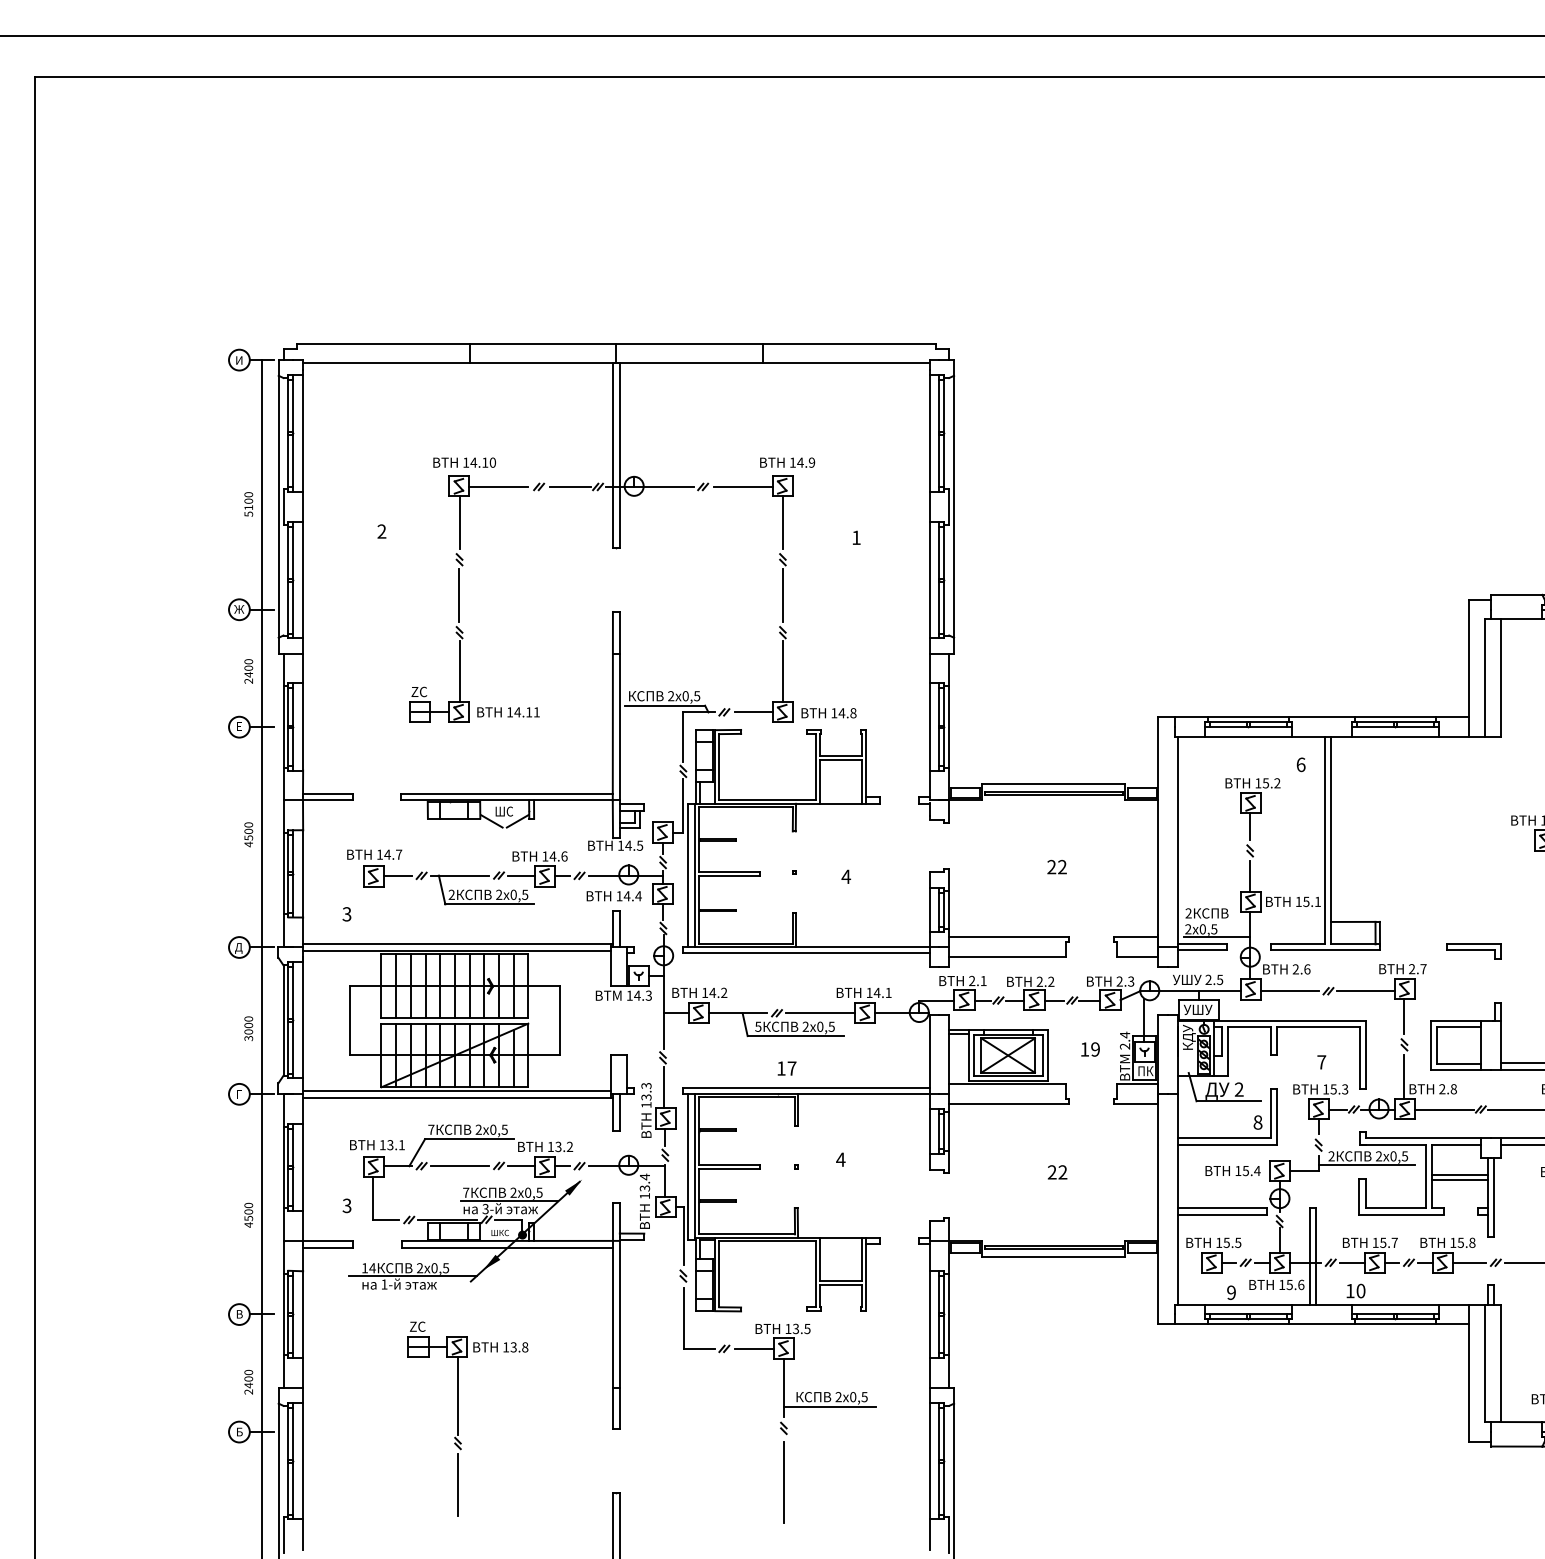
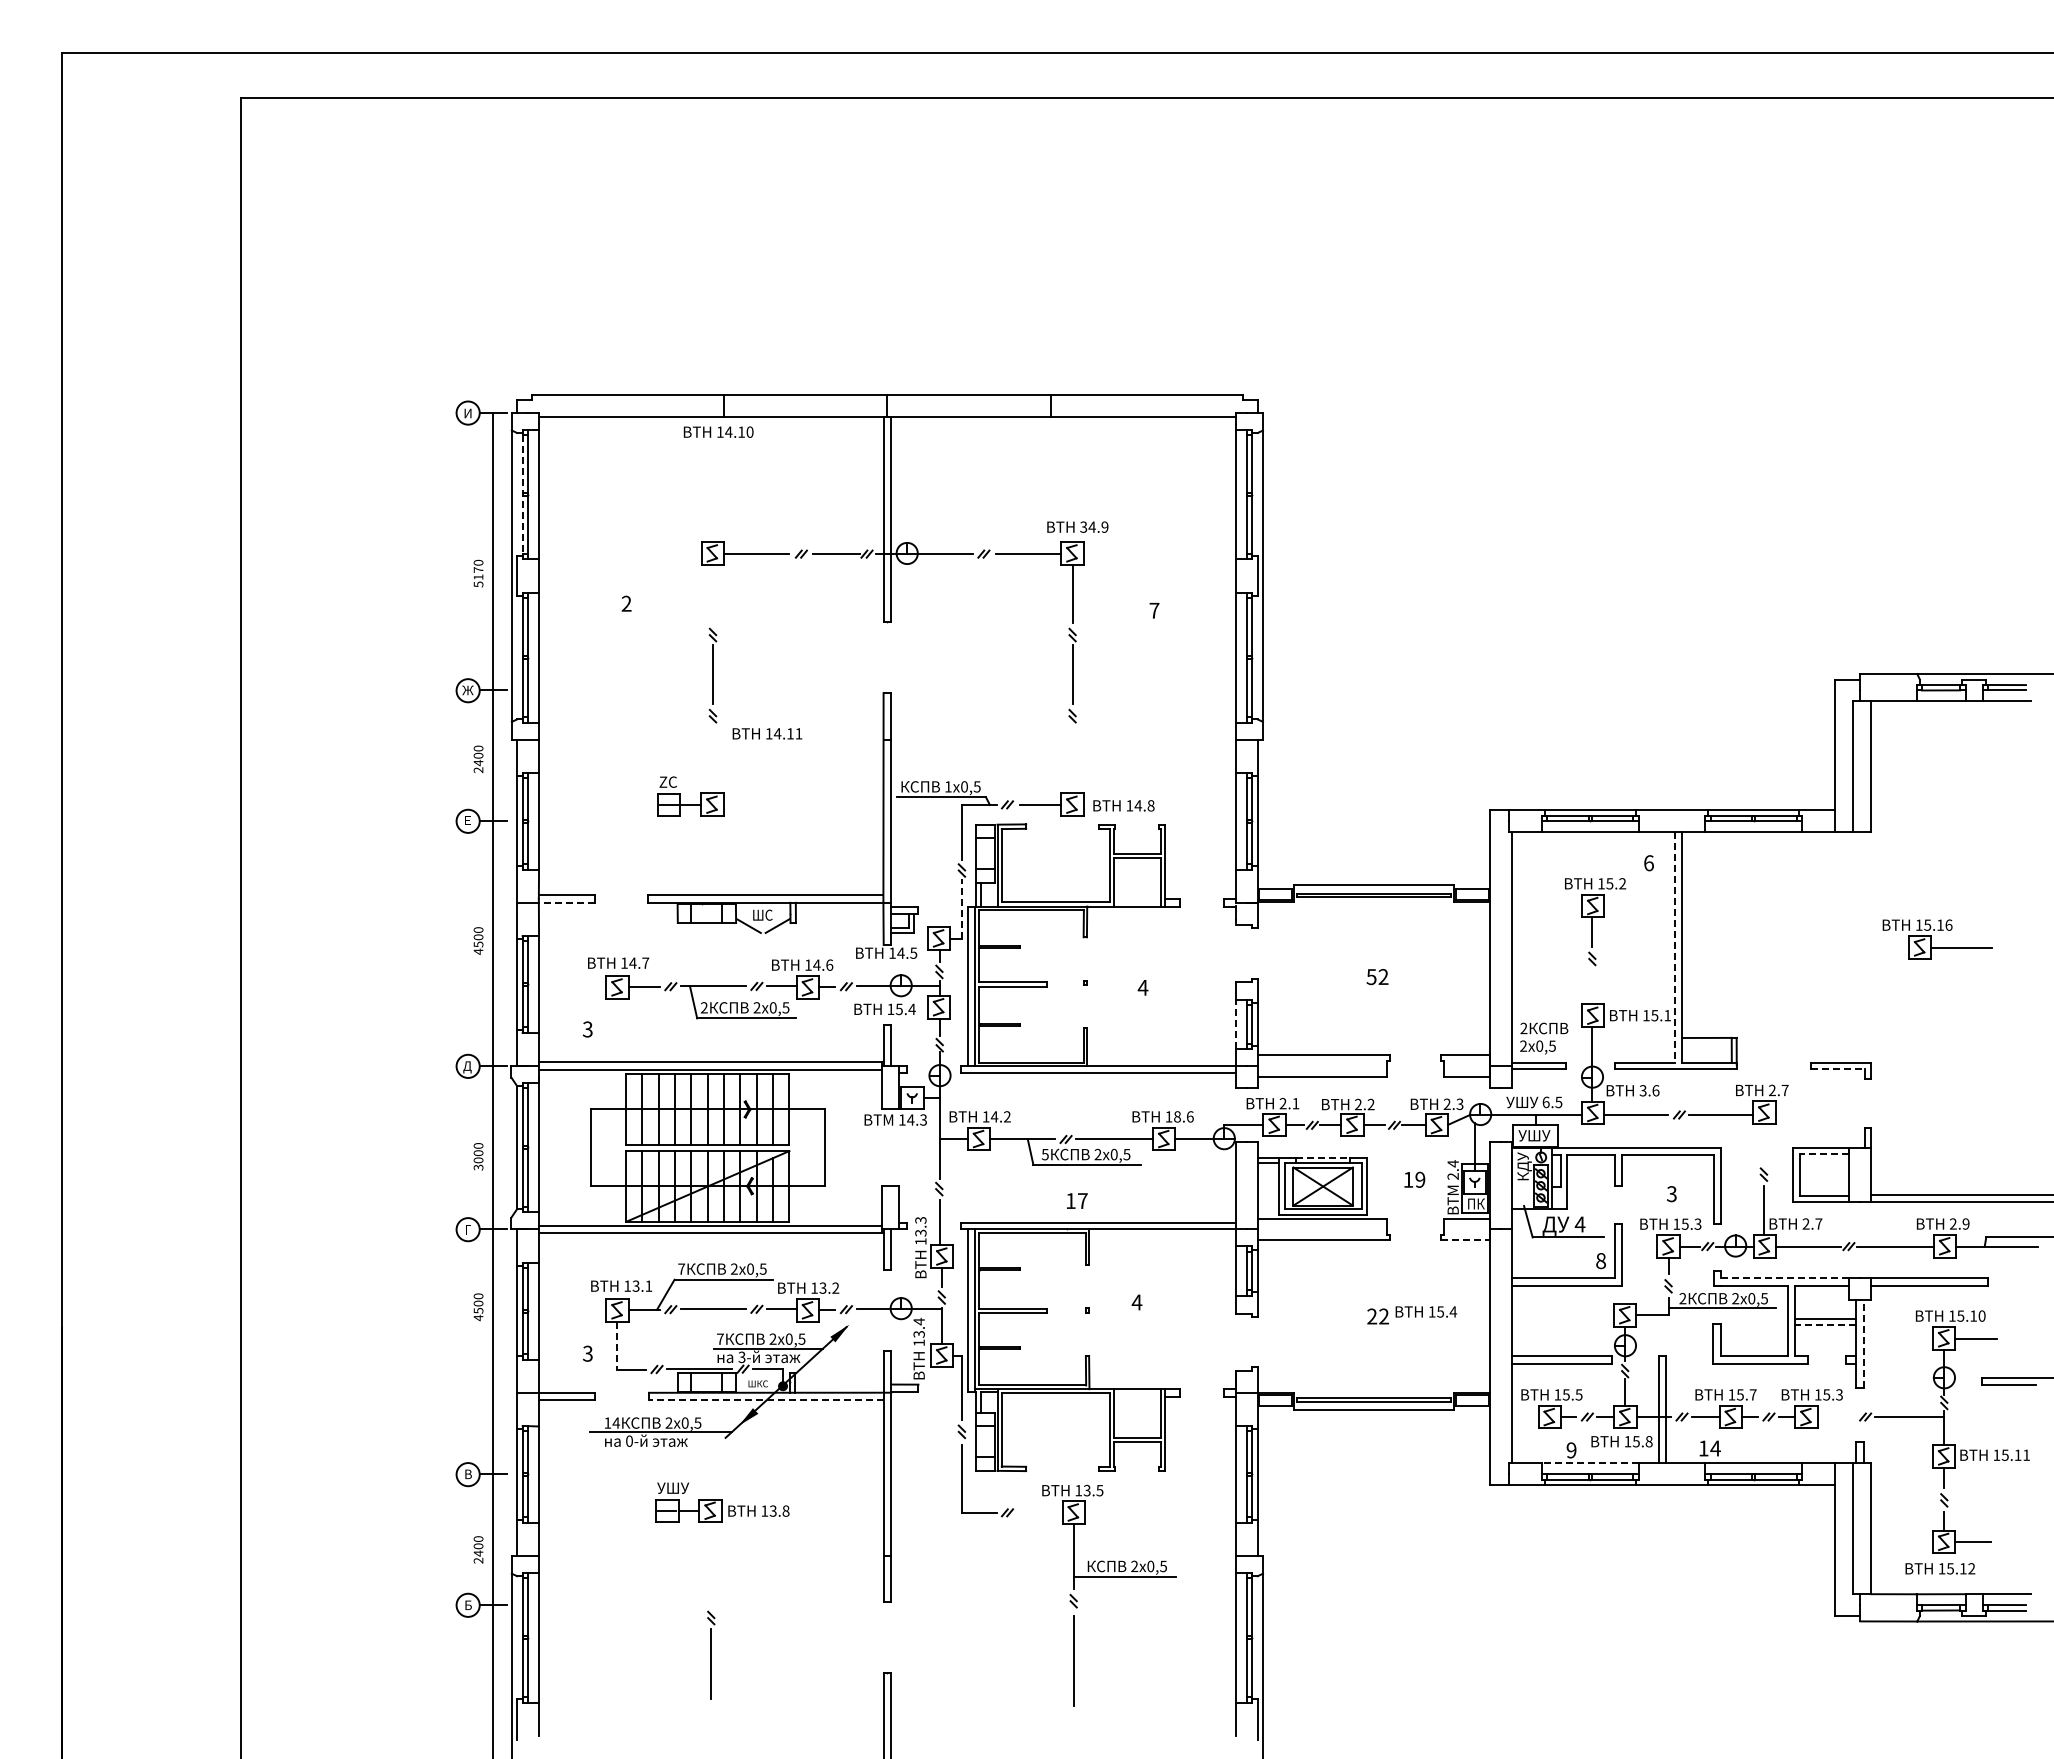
line: (288, 434) -> (522, 495), solid -> dashed
text: (464, 462) -> (718, 431), moved
text: (792, 462) -> (1083, 526), 14.9 -> 34.9
text: (248, 500) -> (478, 569), 5100 -> 5170
line: (459, 522) -> (712, 593), removed
text: (856, 537) -> (1154, 610), 1 -> 7
line: (459, 671) -> (712, 759), removed
line: (782, 671) -> (1072, 759), removed
text: (671, 695) -> (948, 786), 2 -> 1
text: (508, 712) -> (767, 733), moved
line: (327, 800) -> (566, 902), solid -> dashed
line: (682, 805) -> (961, 908), solid -> dashed
line: (1324, 840) -> (1675, 947), solid -> dashed
text: (1051, 867) -> (1371, 977), 22 -> 52
line: (1250, 876) -> (1592, 987), removed
text: (627, 896) -> (899, 1009), 14.4 -> 15.4
line: (929, 908) -> (1235, 1023), solid -> dashed
line: (1217, 937) -> (1555, 1055), removed
line: (1470, 950) -> (1837, 1069), solid -> dashed
text: (1295, 970) -> (1642, 1091), 2.6 -> 3.6
text: (1208, 979) -> (1545, 1102), 2.5 -> 6.5
text: (882, 992) -> (1183, 1116), 14.1 -> 18.6
line: (1404, 1015) -> (1763, 1142), removed
line: (1458, 1026) -> (1824, 1154), solid -> dashed
line: (1008, 1029) -> (1323, 1157), solid -> dashed
text: (1321, 1062) -> (1671, 1194), 7 -> 3
text: (1453, 1088) -> (1818, 1223), 2.8 -> 2.7
text: (1238, 1089) -> (1579, 1224), 2 -> 4
line: (1136, 1104) -> (1465, 1240), solid -> dashed
line: (1422, 1138) -> (1784, 1278), solid -> dashed
text: (1233, 1170) -> (1426, 1311), moved
line: (1459, 1180) -> (1825, 1325), solid -> dashed
line: (1494, 1197) -> (1864, 1344), solid -> dashed
line: (372, 1198) -> (616, 1345), solid -> dashed
text: (248, 1215) -> (478, 1307), moved
text: (1472, 1242) -> (1839, 1394), 15.8 -> 15.3
line: (506, 1247) -> (765, 1400), solid -> dashed
line: (1468, 1263) -> (1835, 1417), removed
text: (384, 1283) -> (629, 1440), 1- -> 0-
text: (1300, 1284) -> (1648, 1441), 15.6 -> 15.8
text: (1360, 1291) -> (1715, 1448), 10 -> 14
line: (1247, 1304) -> (1589, 1463), solid -> dashed
text: (424, 1326) -> (673, 1487), ZC -> УШУ
line: (754, 1348) -> (1040, 1512), removed
line: (458, 1395) -> (711, 1564), removed

